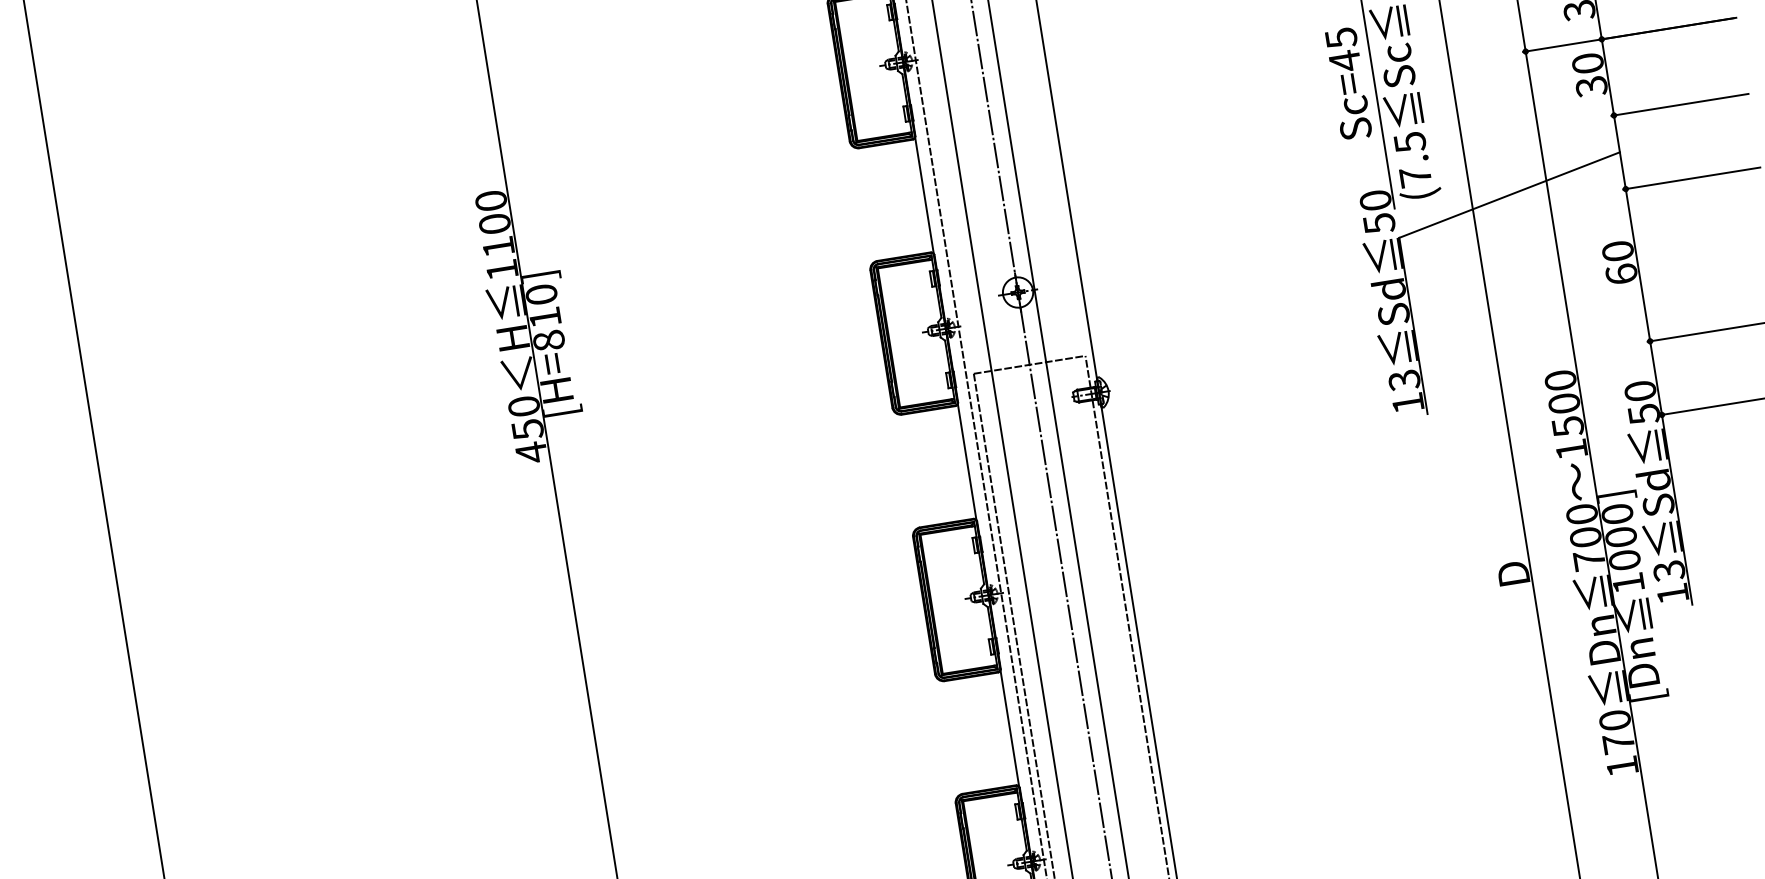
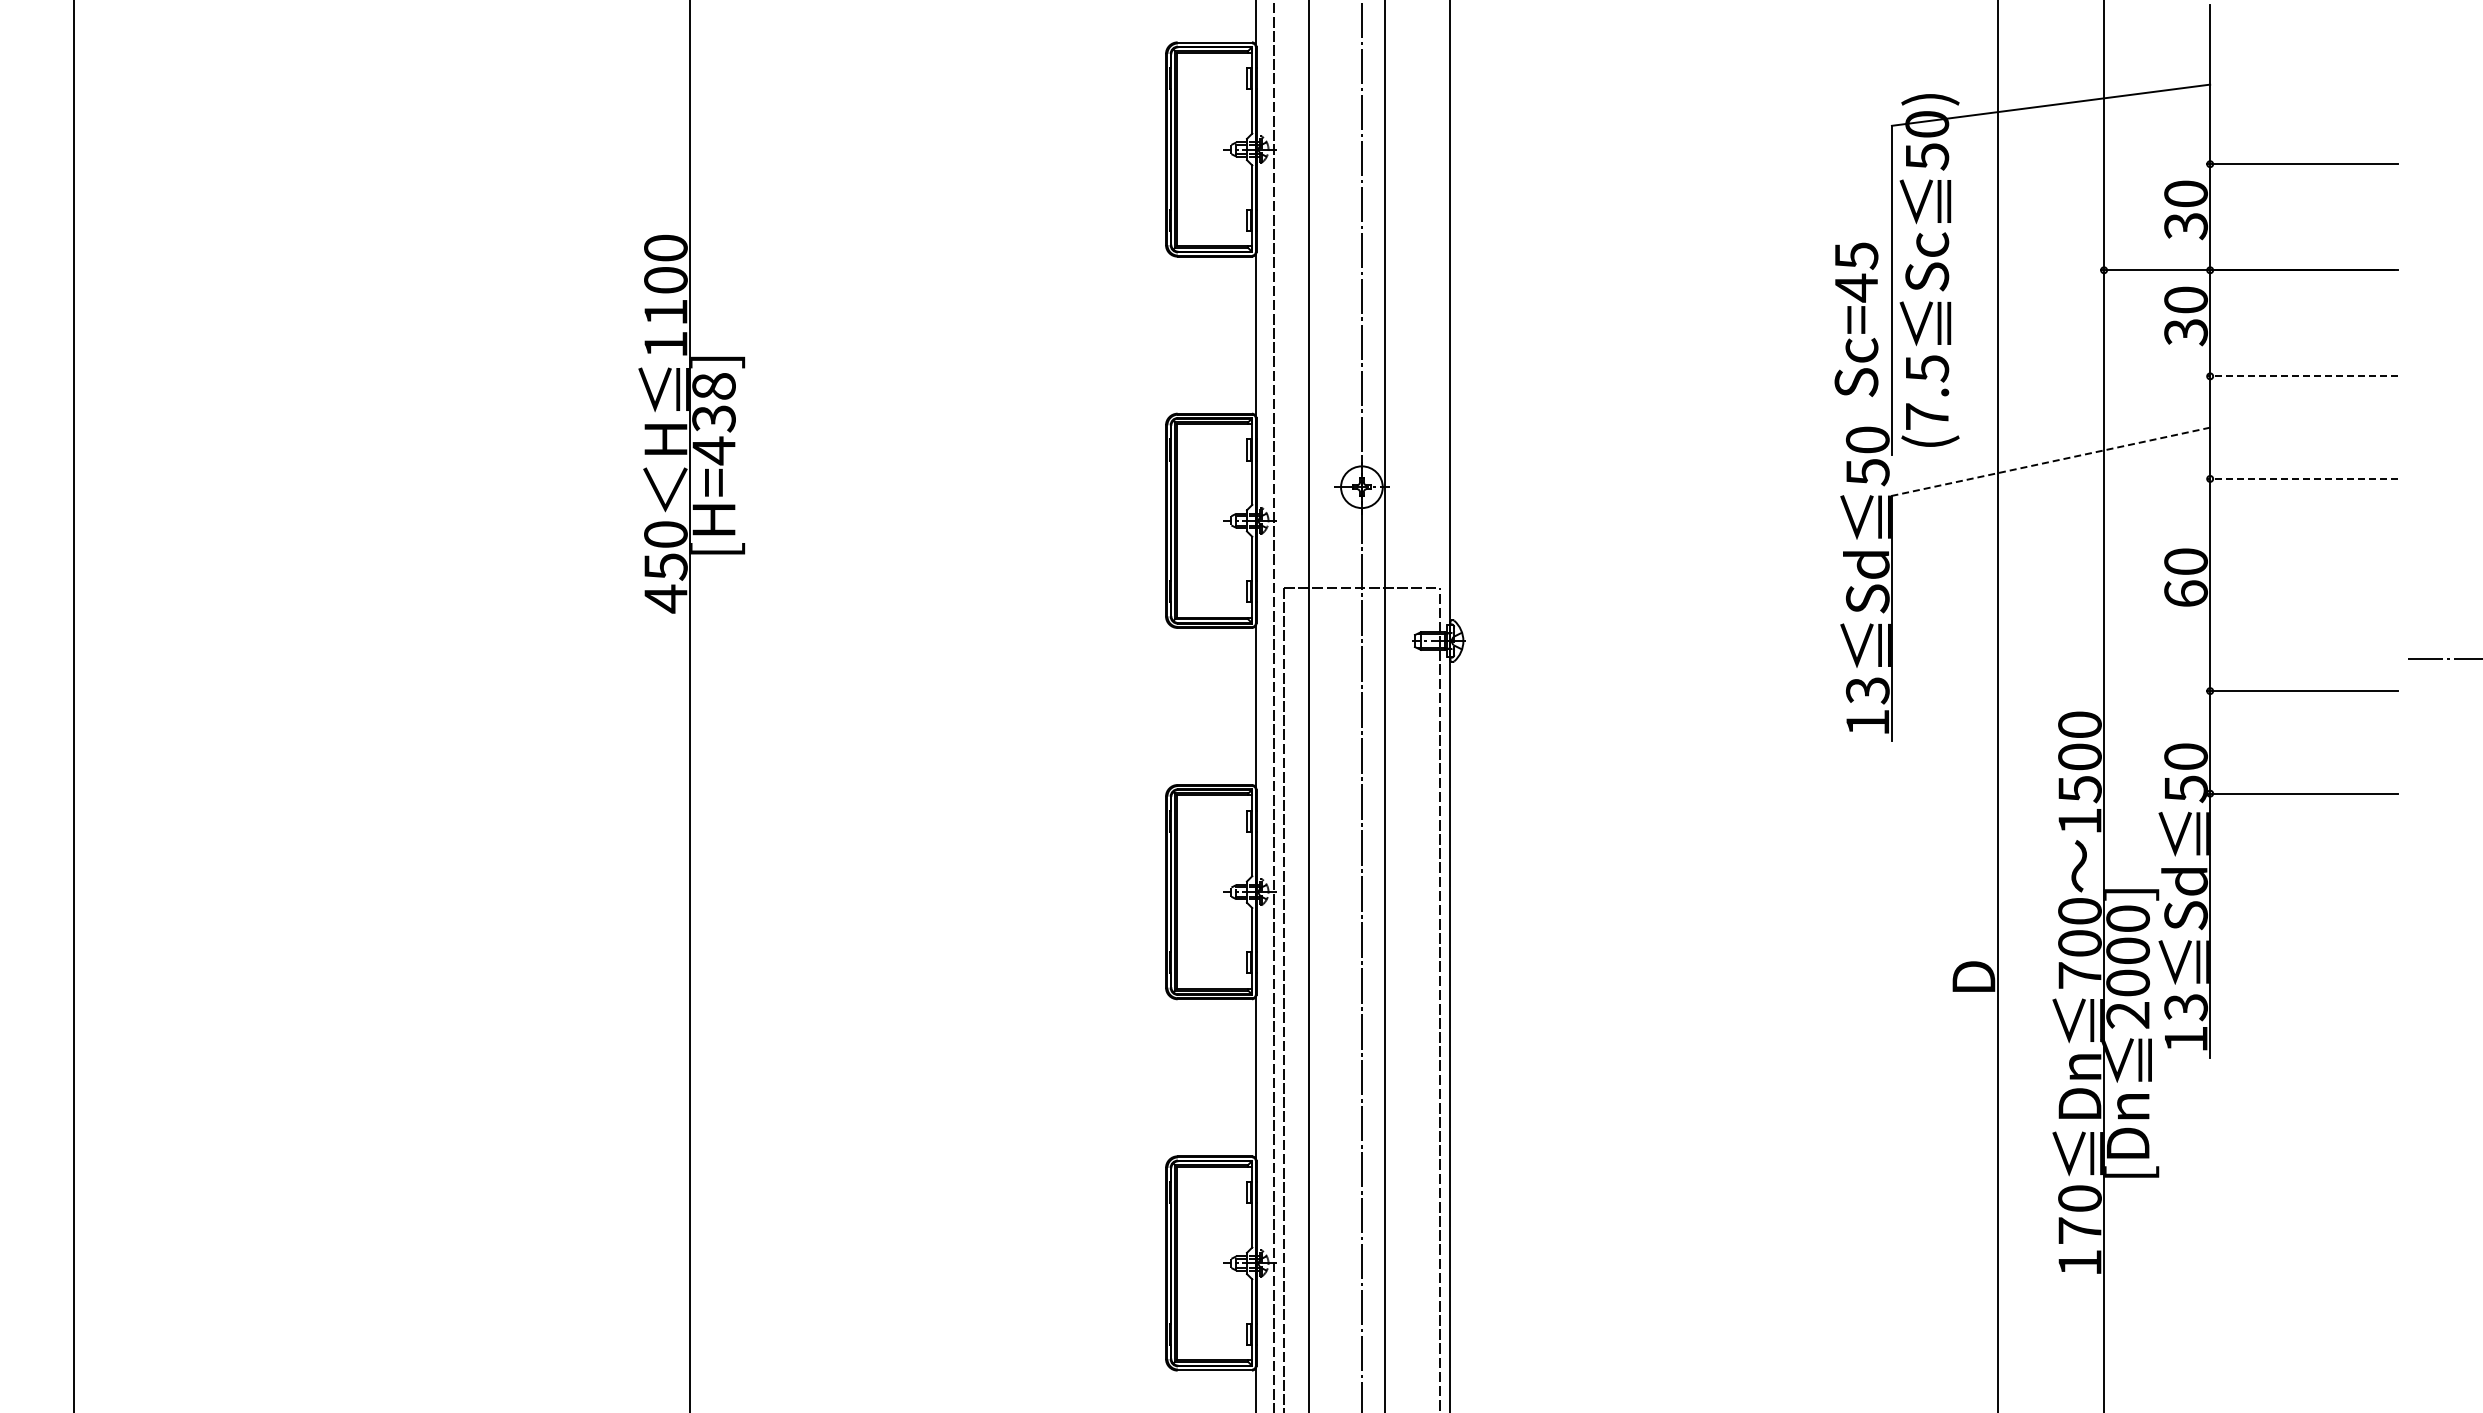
text: (1348, 83) -> (1856, 319), moved
line: (1679, 105) -> (2301, 376), solid -> dashed
line: (1691, 178) -> (2301, 478), solid -> dashed
line: (1509, 194) -> (2051, 461), solid -> dashed
text: (545, 318) -> (713, 419), [H=810] -> [H=438]
text: (1628, 583) -> (2127, 1015), 1000] -> 2000]

